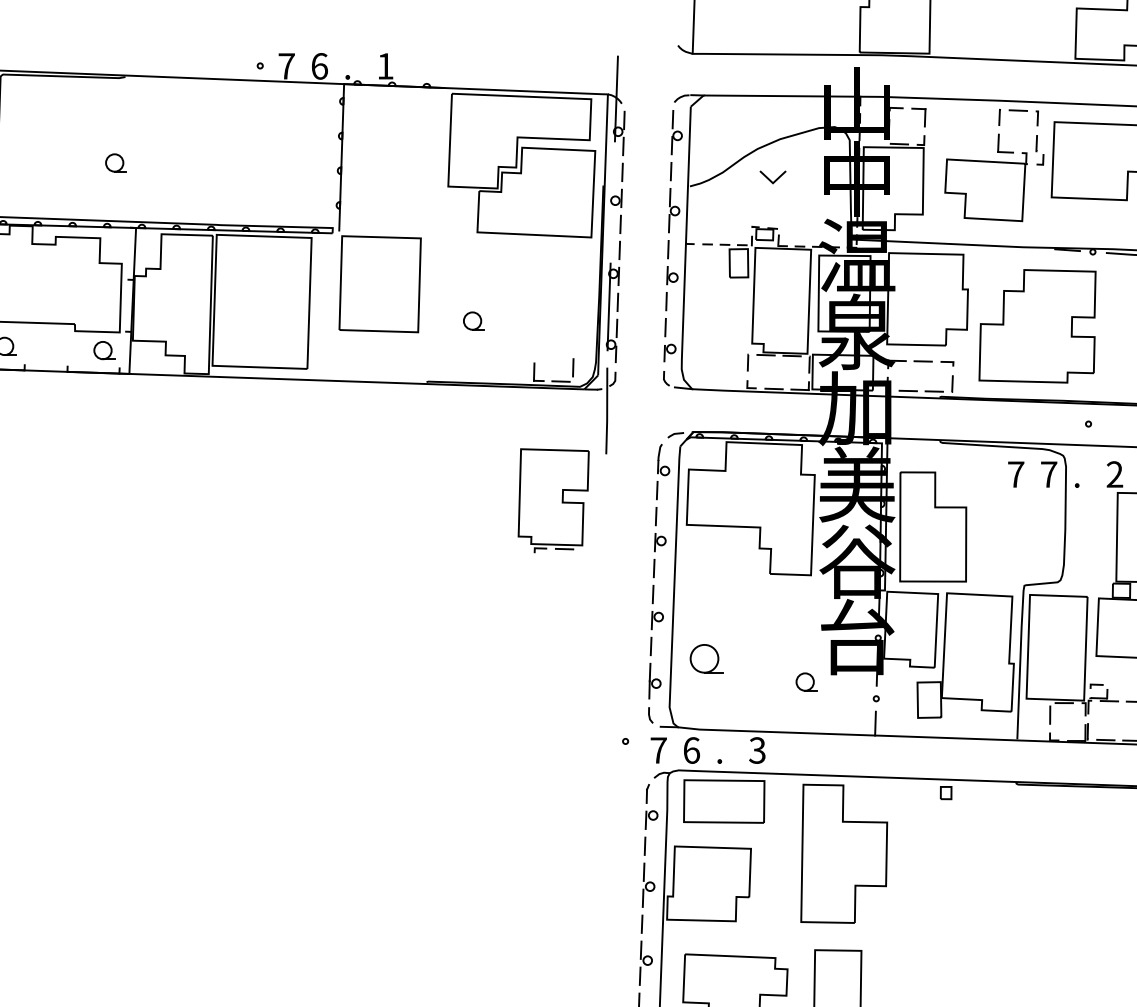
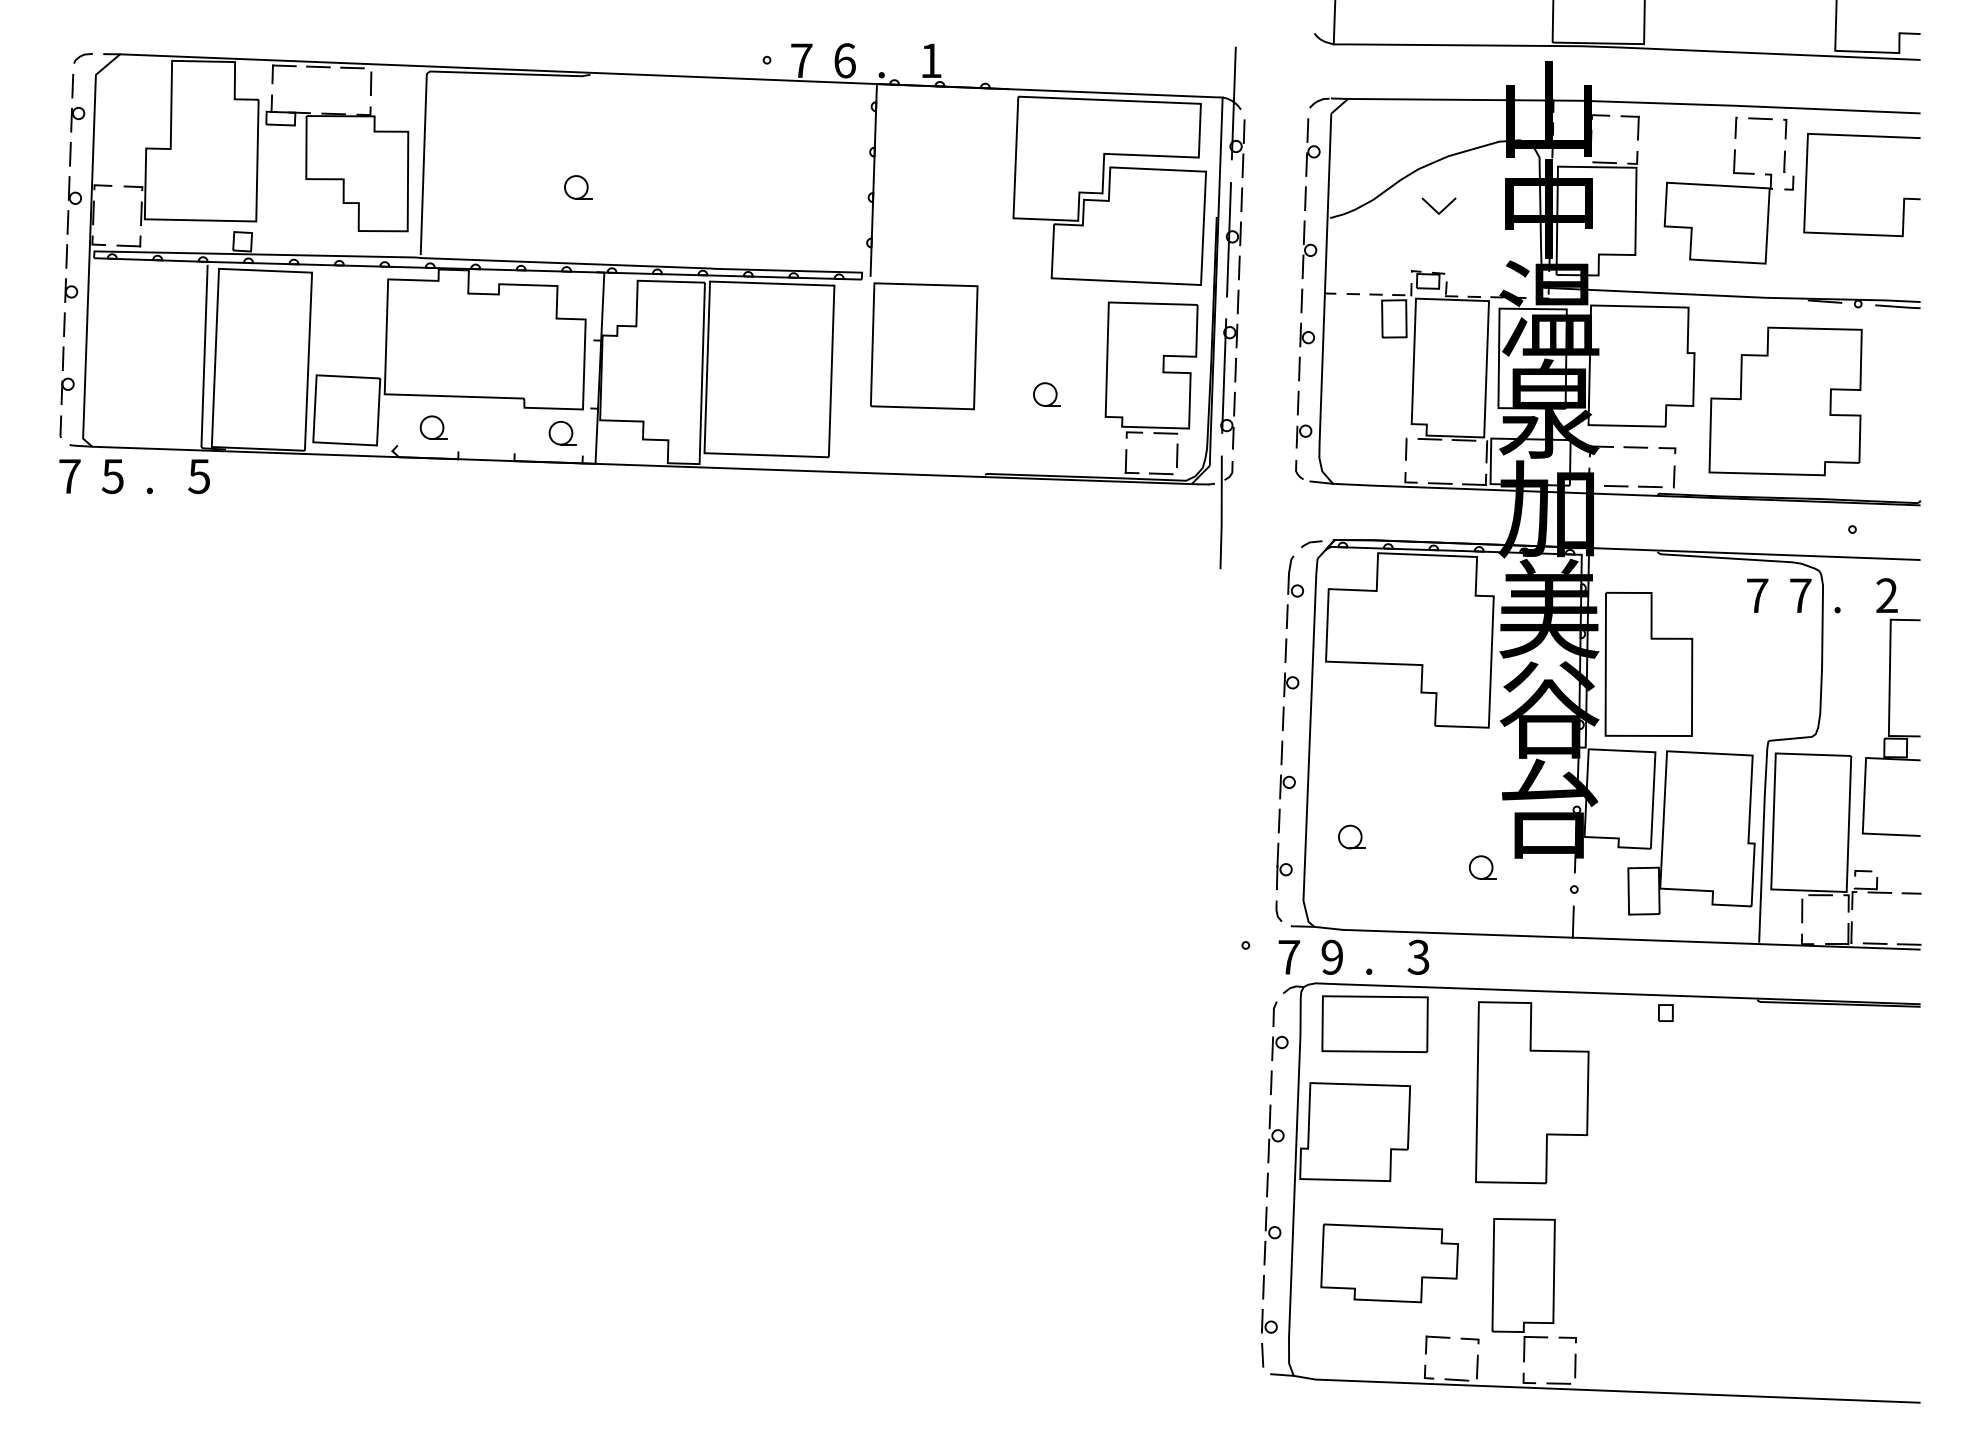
line: (613, 202) -> (1229, 239), added
part: (553, 500) -> (1151, 369), moved
part: (706, 658) -> (1351, 836), size x0.62
text: (691, 749) -> (1332, 956), 6 -> 9

